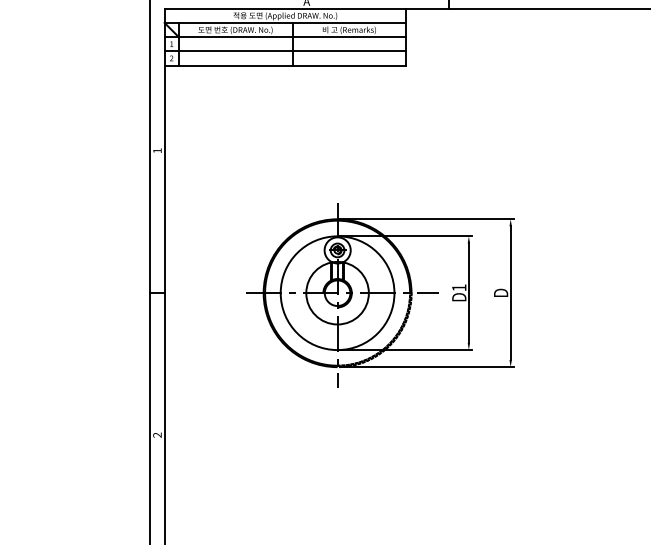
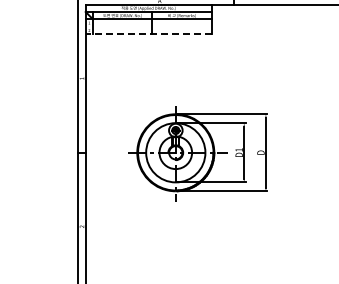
line: (285, 50) -> (148, 26), removed
line: (285, 66) -> (148, 34), solid -> dashed

